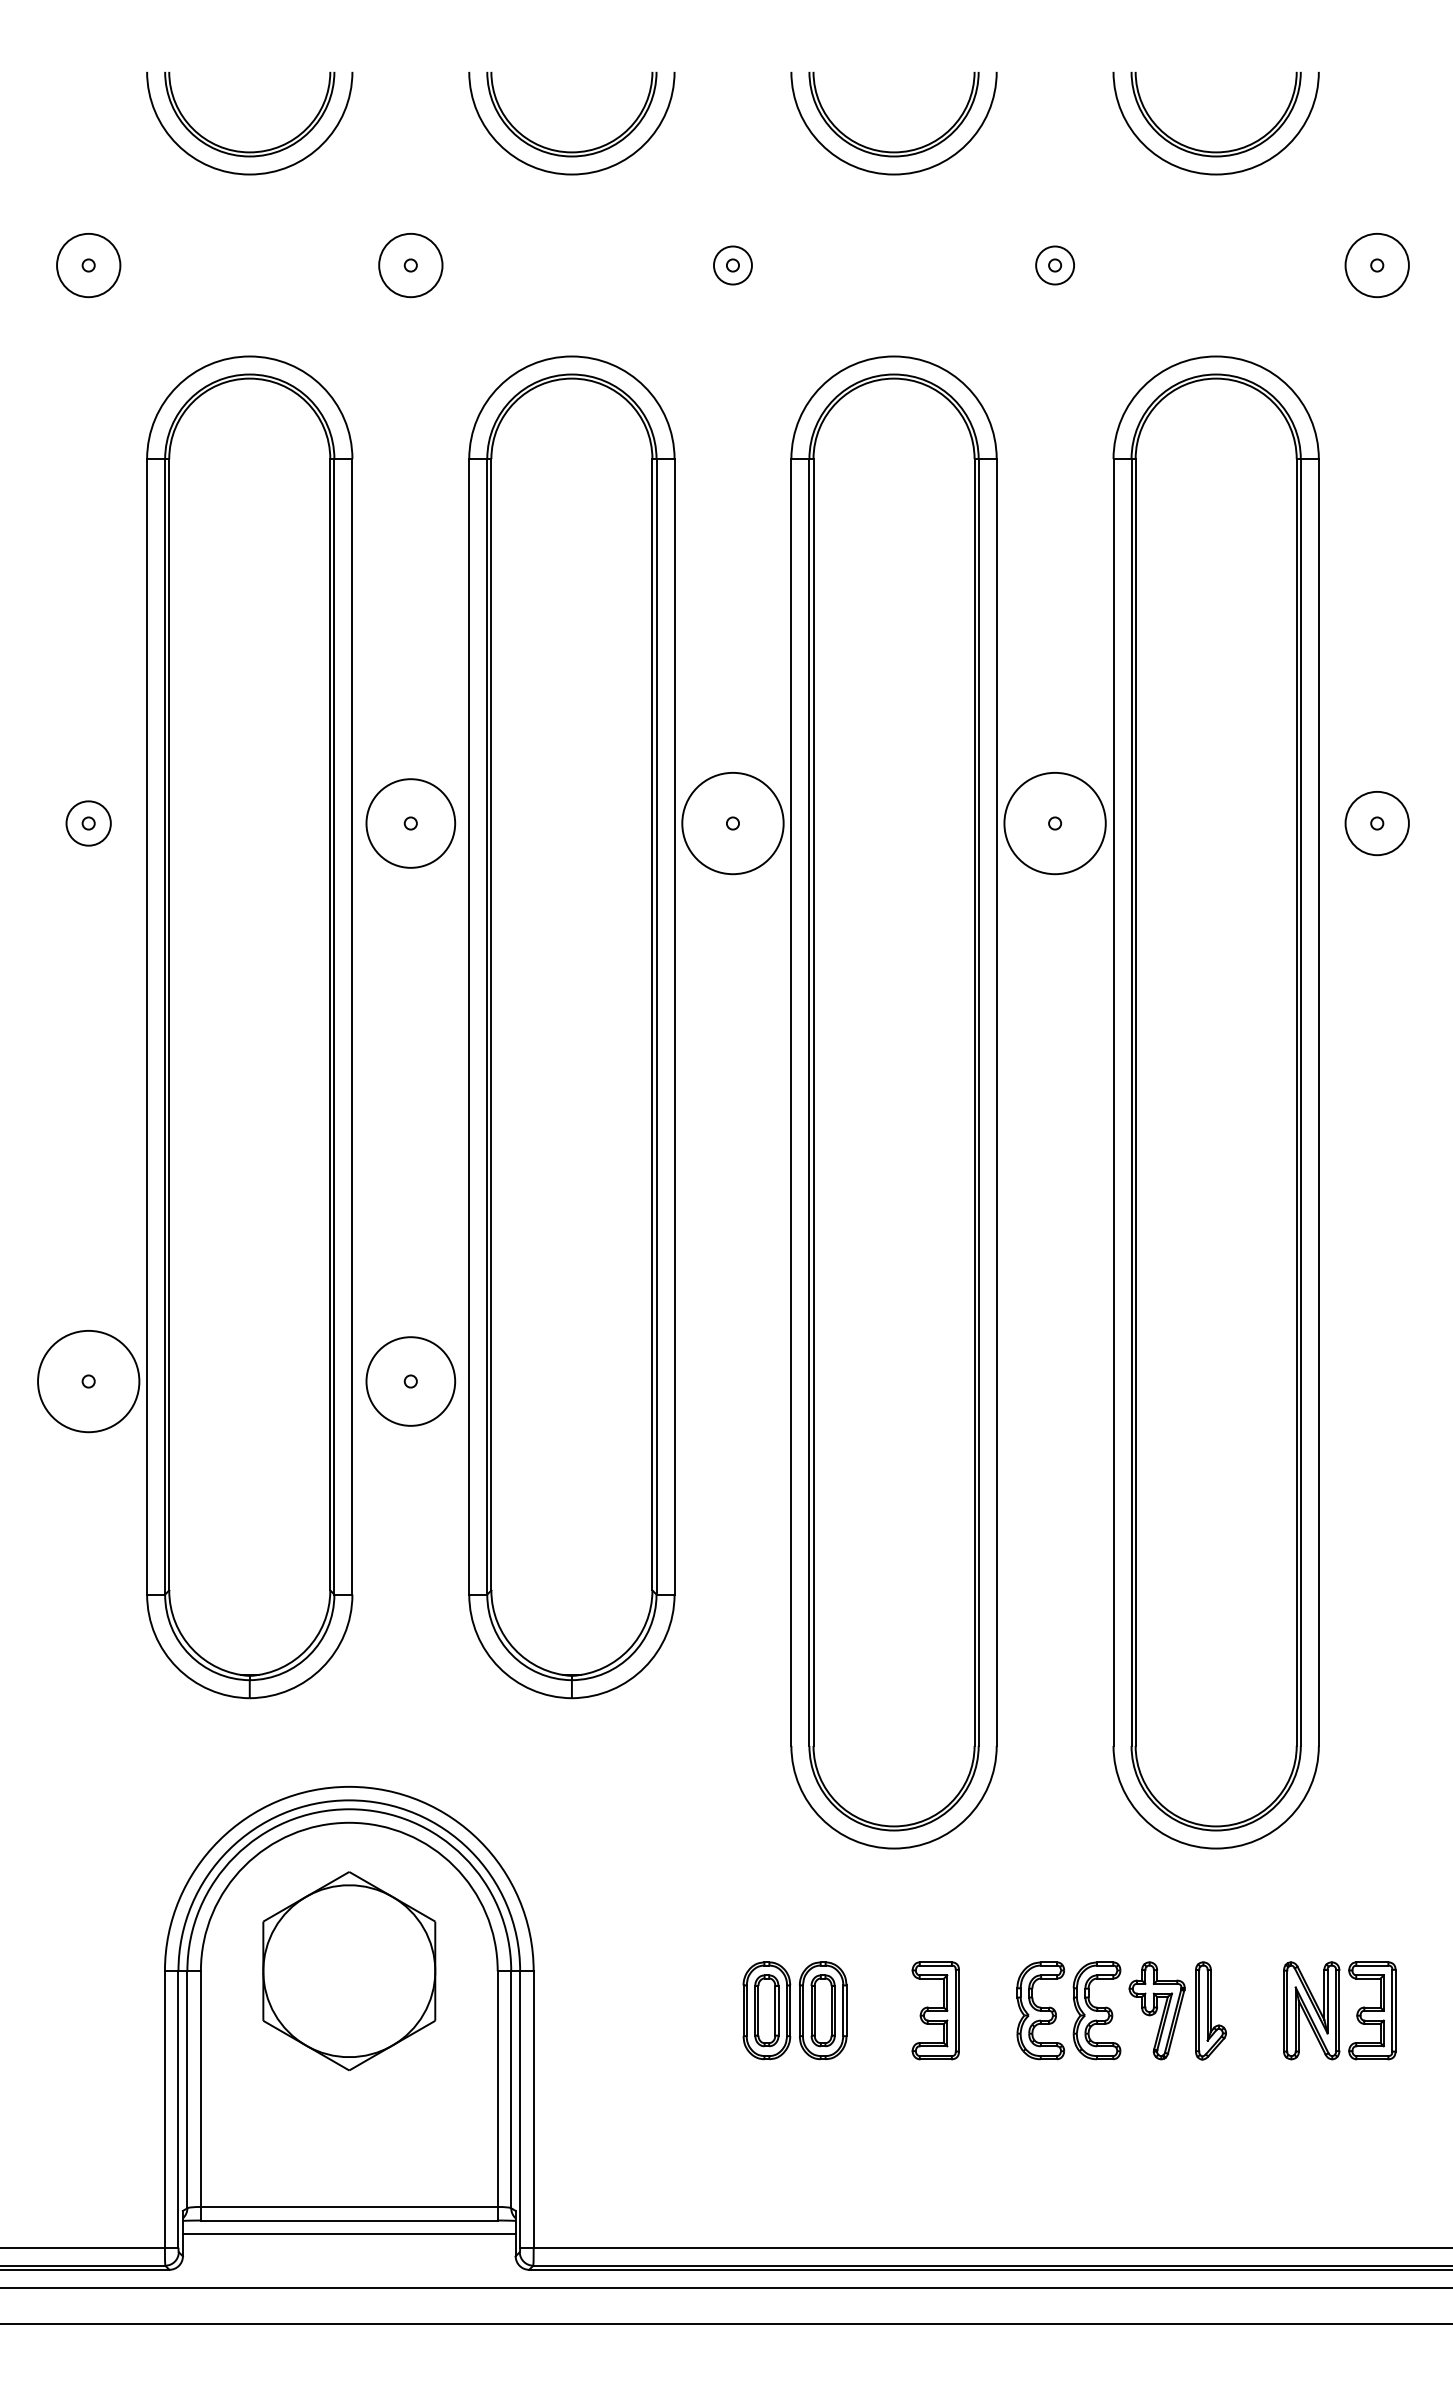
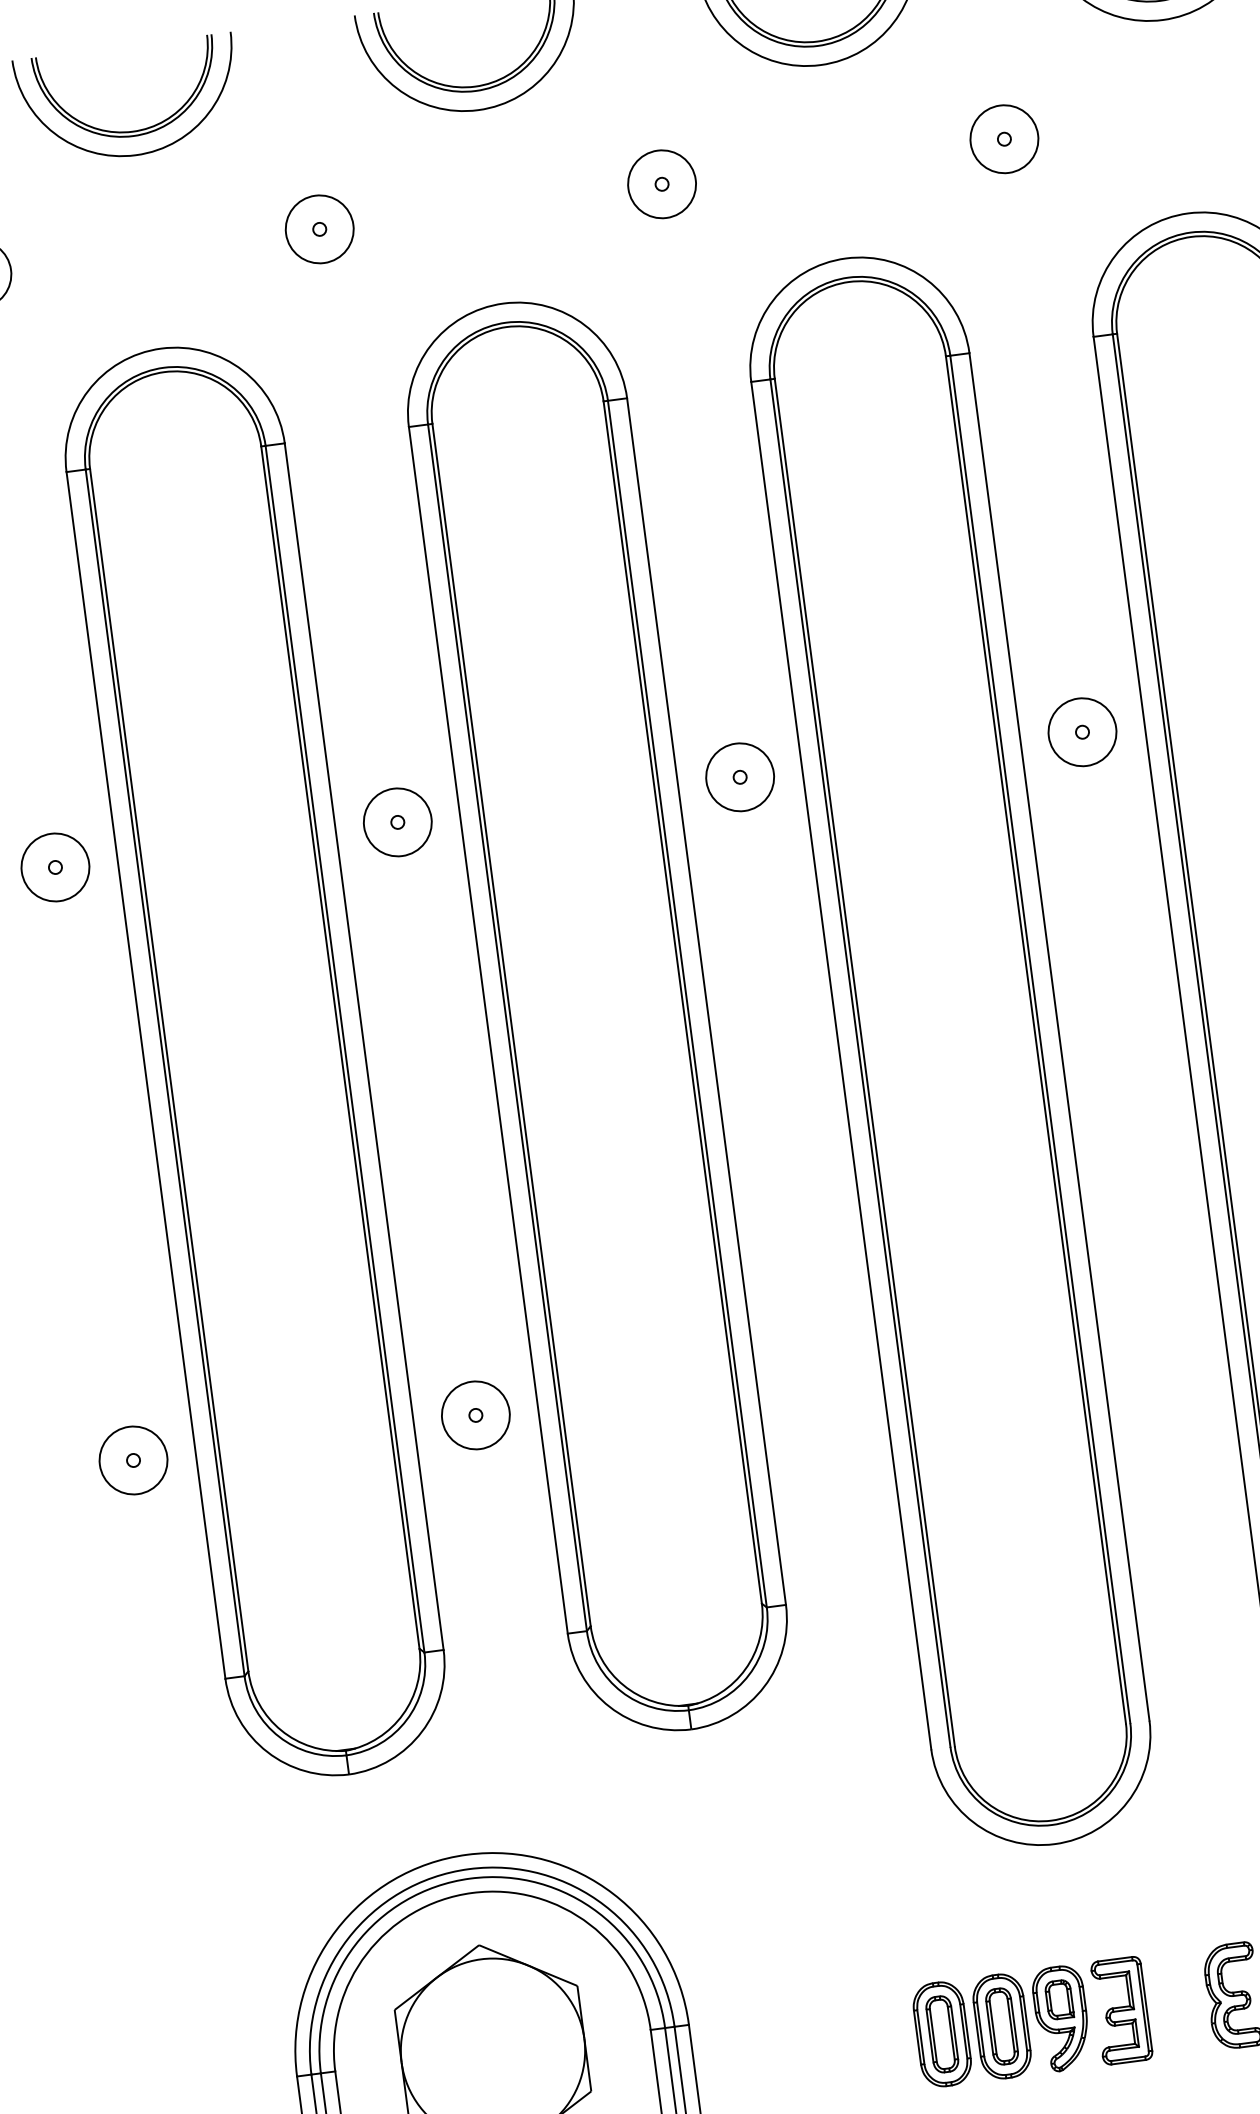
circle: (732, 265) -> (661, 184), size x1.67
circle: (1054, 265) -> (1003, 139), size x1.67
circle: (88, 823) -> (55, 867), size x1.43
circle: (410, 823) -> (397, 822), size x0.71
circle: (732, 823) -> (739, 777), size x0.62
circle: (1054, 823) -> (1081, 732), size x0.62
circle: (88, 1381) -> (133, 1460), size x0.62
circle: (410, 1381) -> (475, 1415), size x0.71
part: (879, 2010) -> (1061, 2018), added

